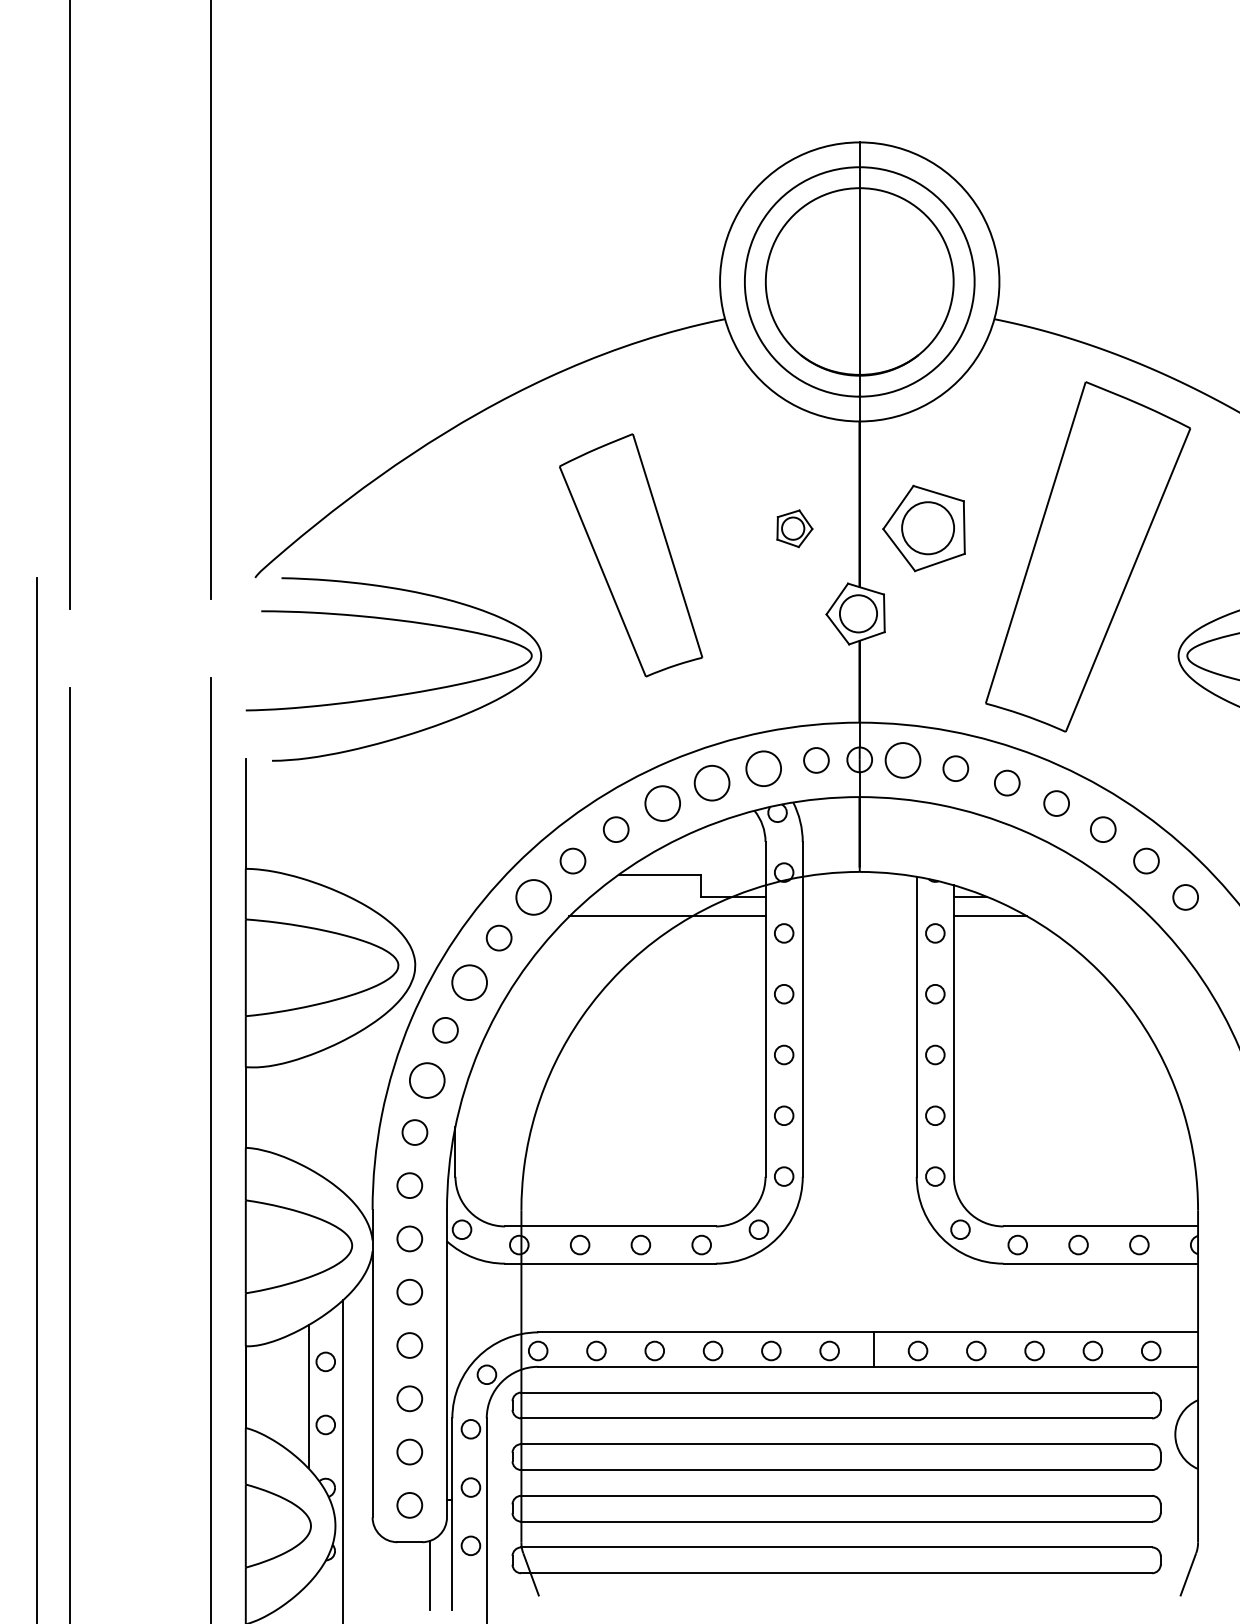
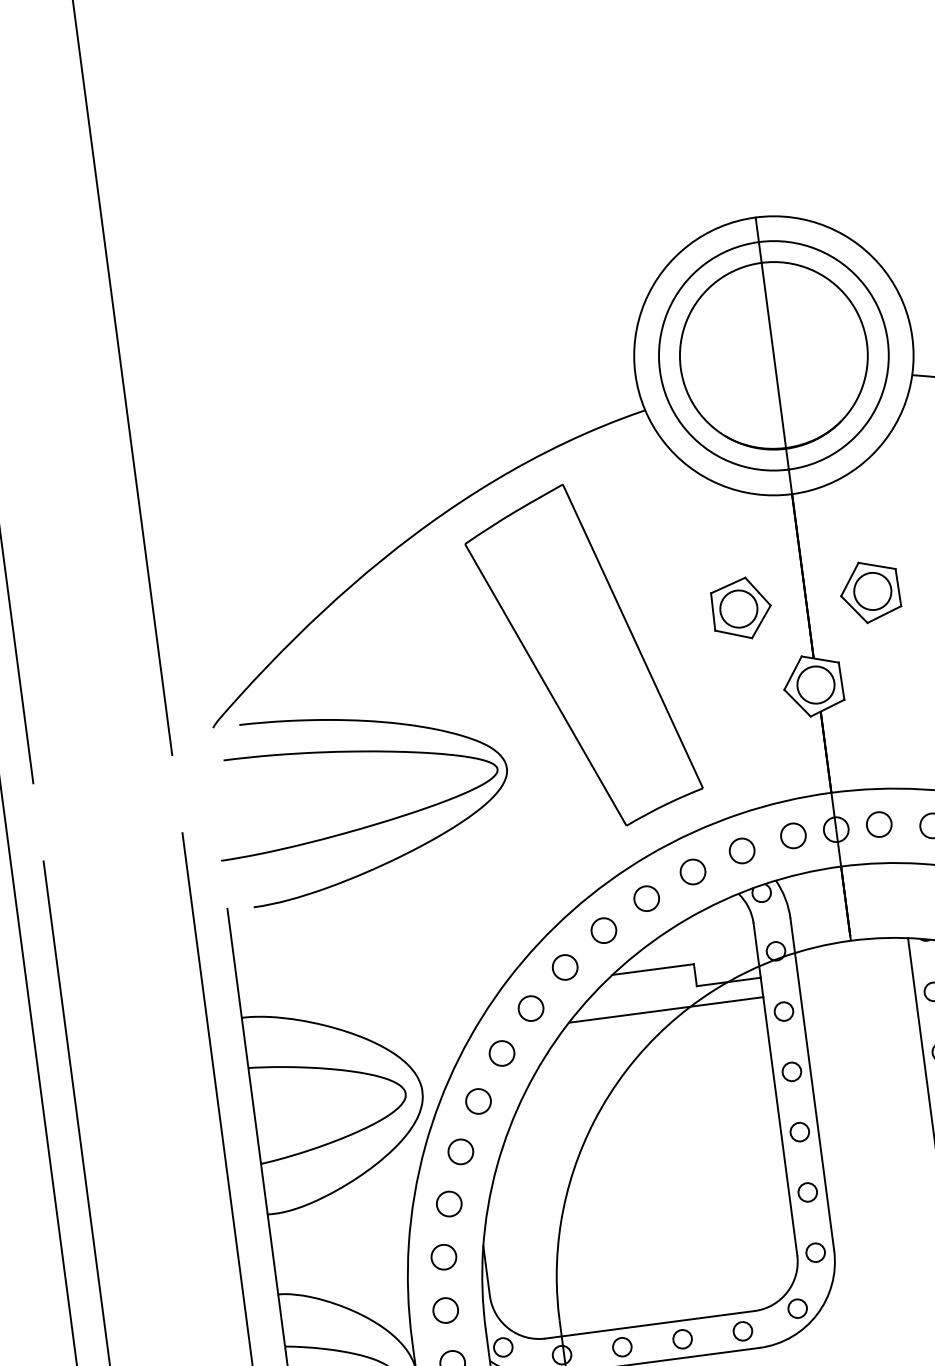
part: (794, 528) -> (741, 608), size x1.67
part: (924, 528) -> (870, 591), size x0.71
part: (630, 555) -> (582, 656), size x1.43
circle: (902, 760) -> (878, 824), size x0.71
circle: (763, 768) -> (741, 850), size x0.71
circle: (712, 782) -> (693, 871), size x0.71
circle: (662, 803) -> (646, 898), size x0.71
circle: (533, 897) -> (530, 1008), size x0.71
circle: (469, 982) -> (478, 1101), size x0.71
circle: (426, 1080) -> (448, 1204), size x0.71

